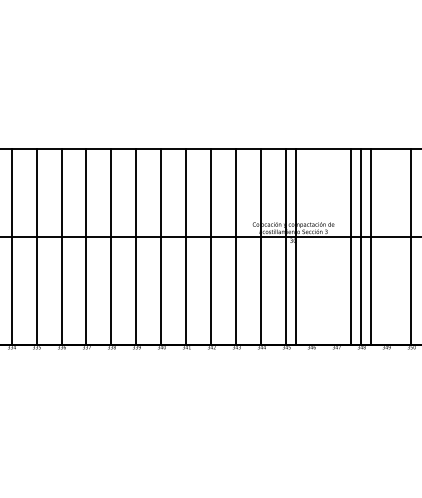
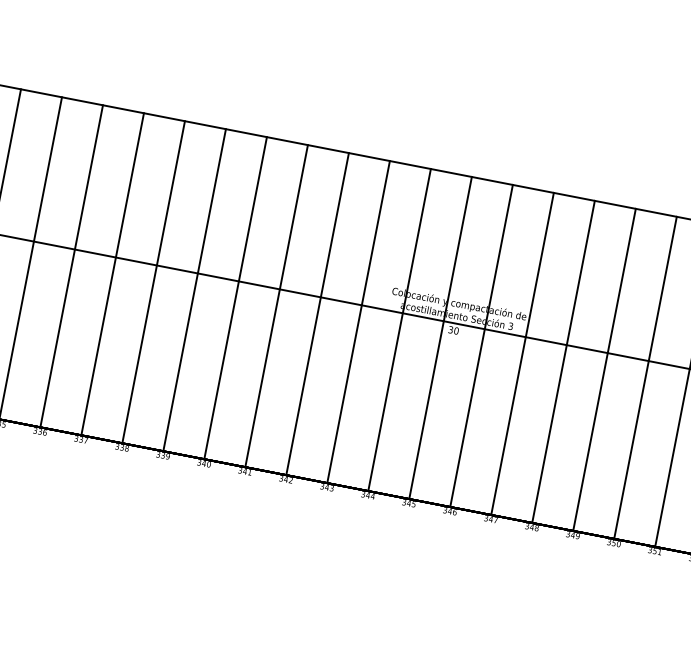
line: (296, 246) -> (481, 345), moved
line: (351, 246) -> (522, 353), moved
line: (371, 246) -> (604, 369), moved

